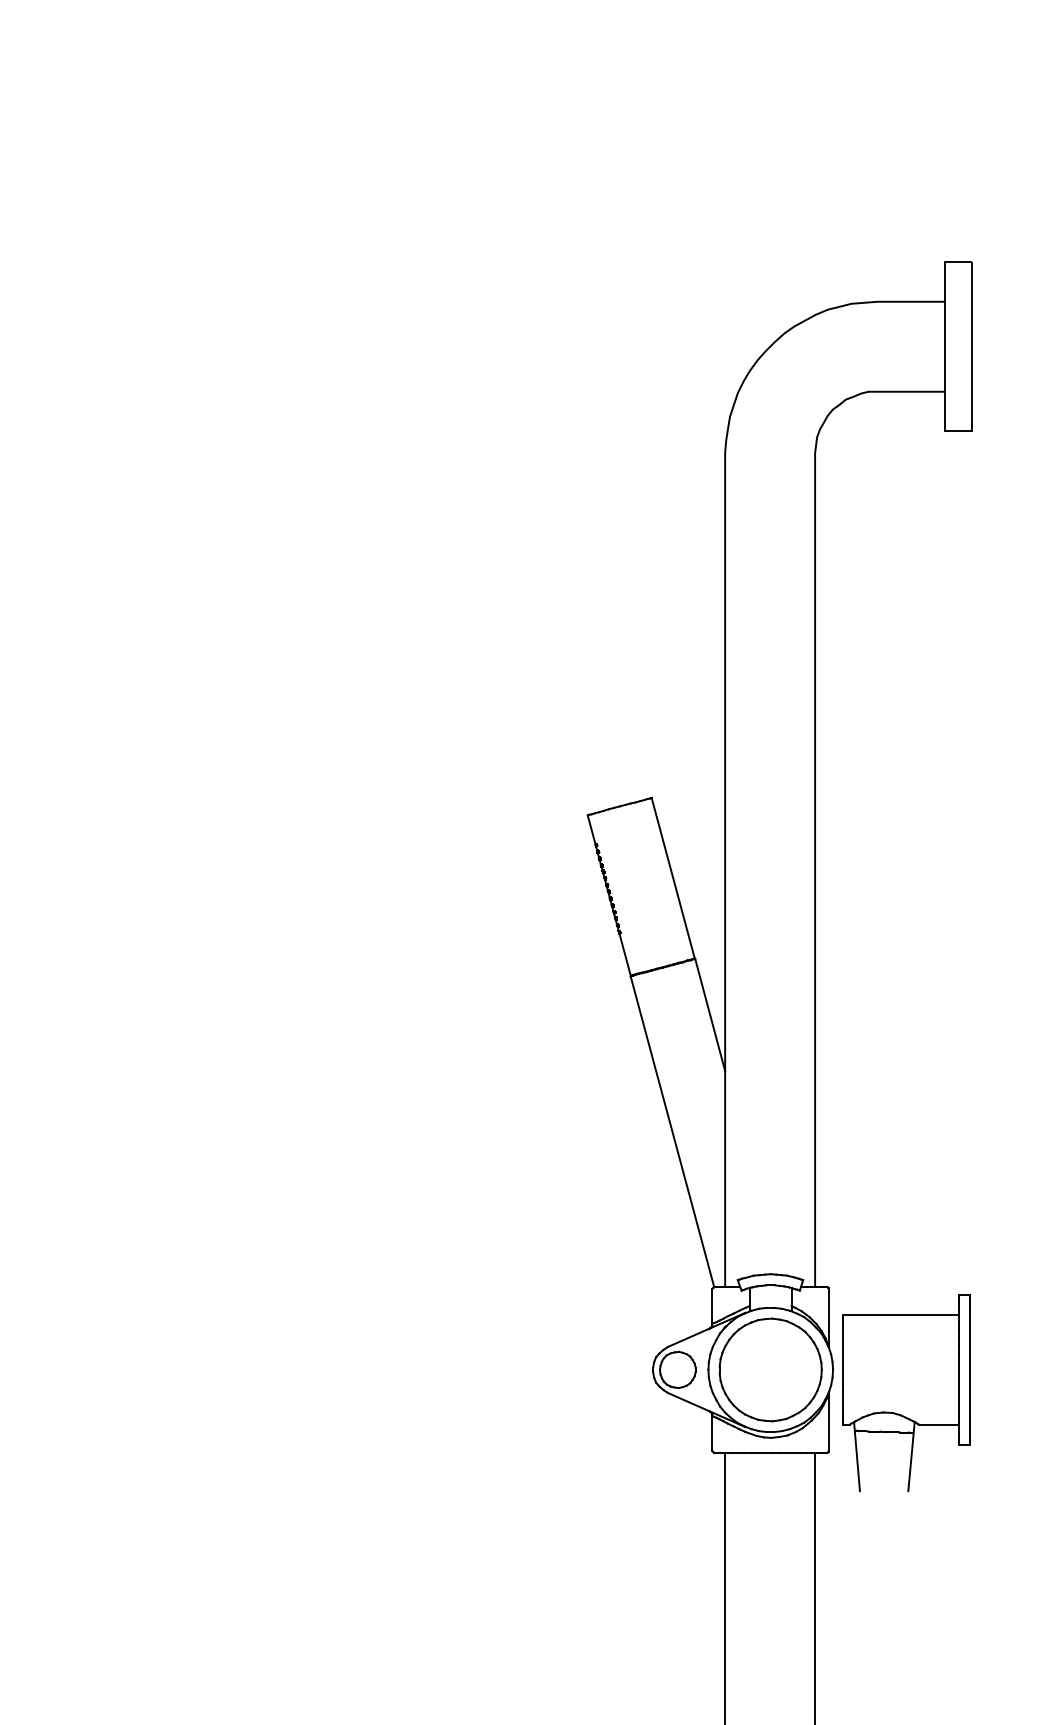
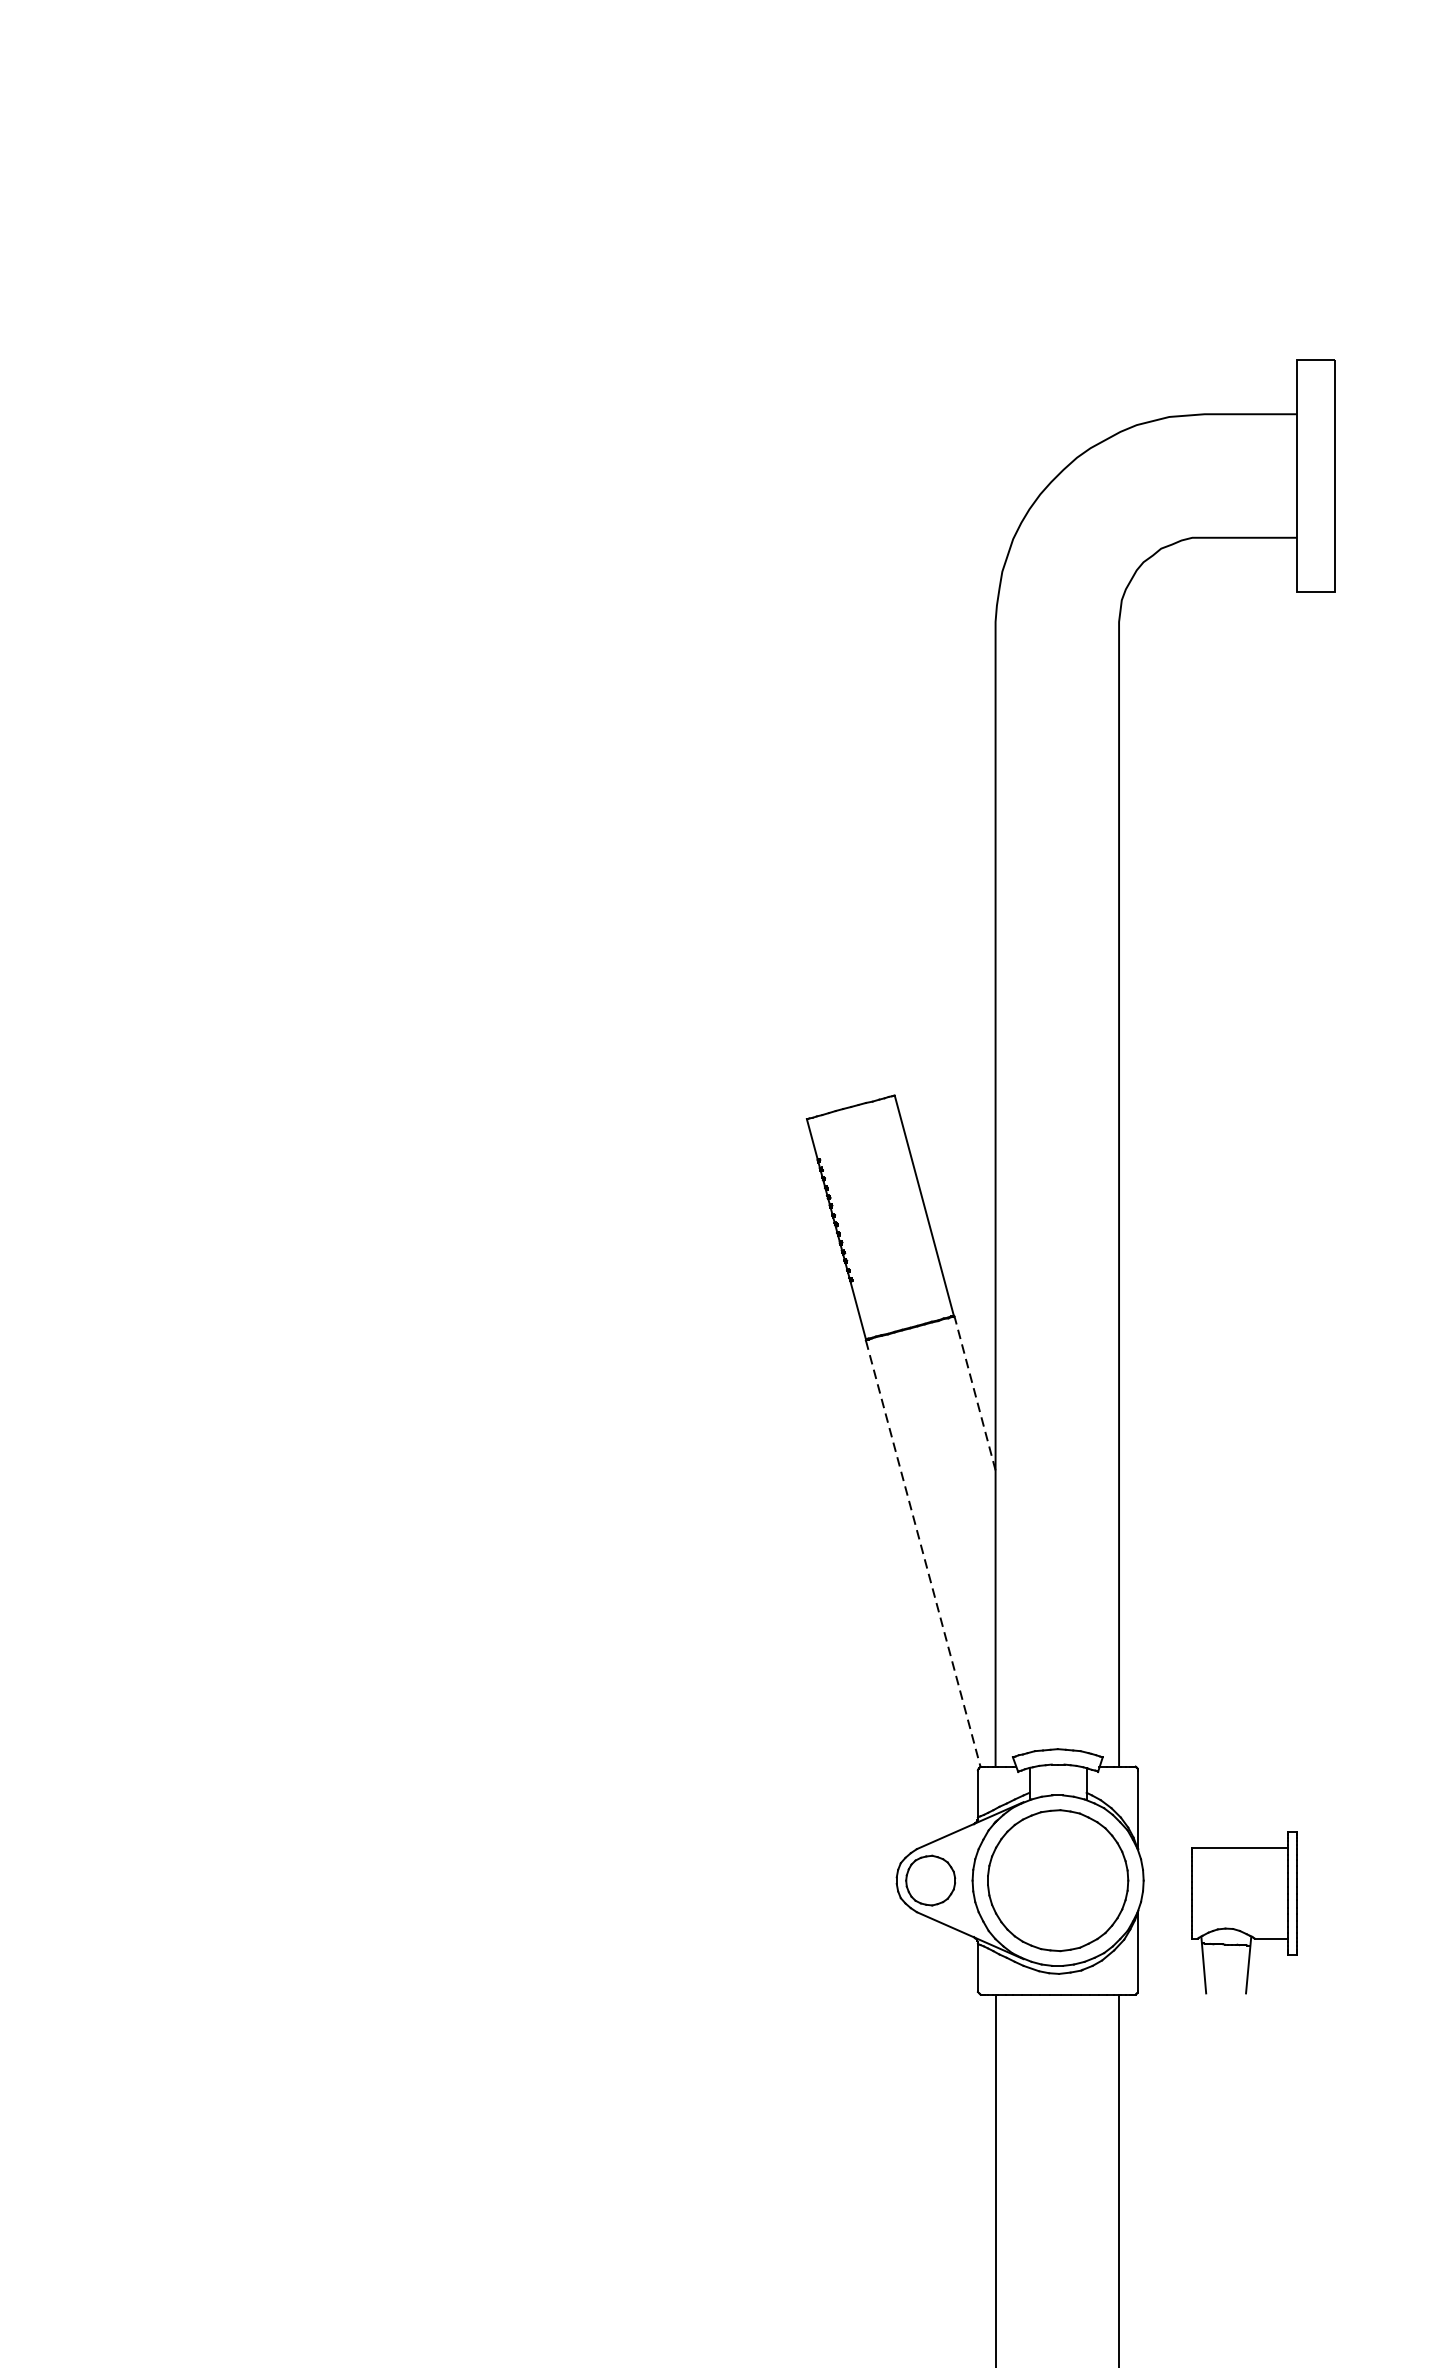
line: (710, 1014) -> (975, 1392), solid -> dashed
line: (672, 1131) -> (923, 1553), solid -> dashed
part: (906, 1393) -> (1244, 1912), size x0.6

